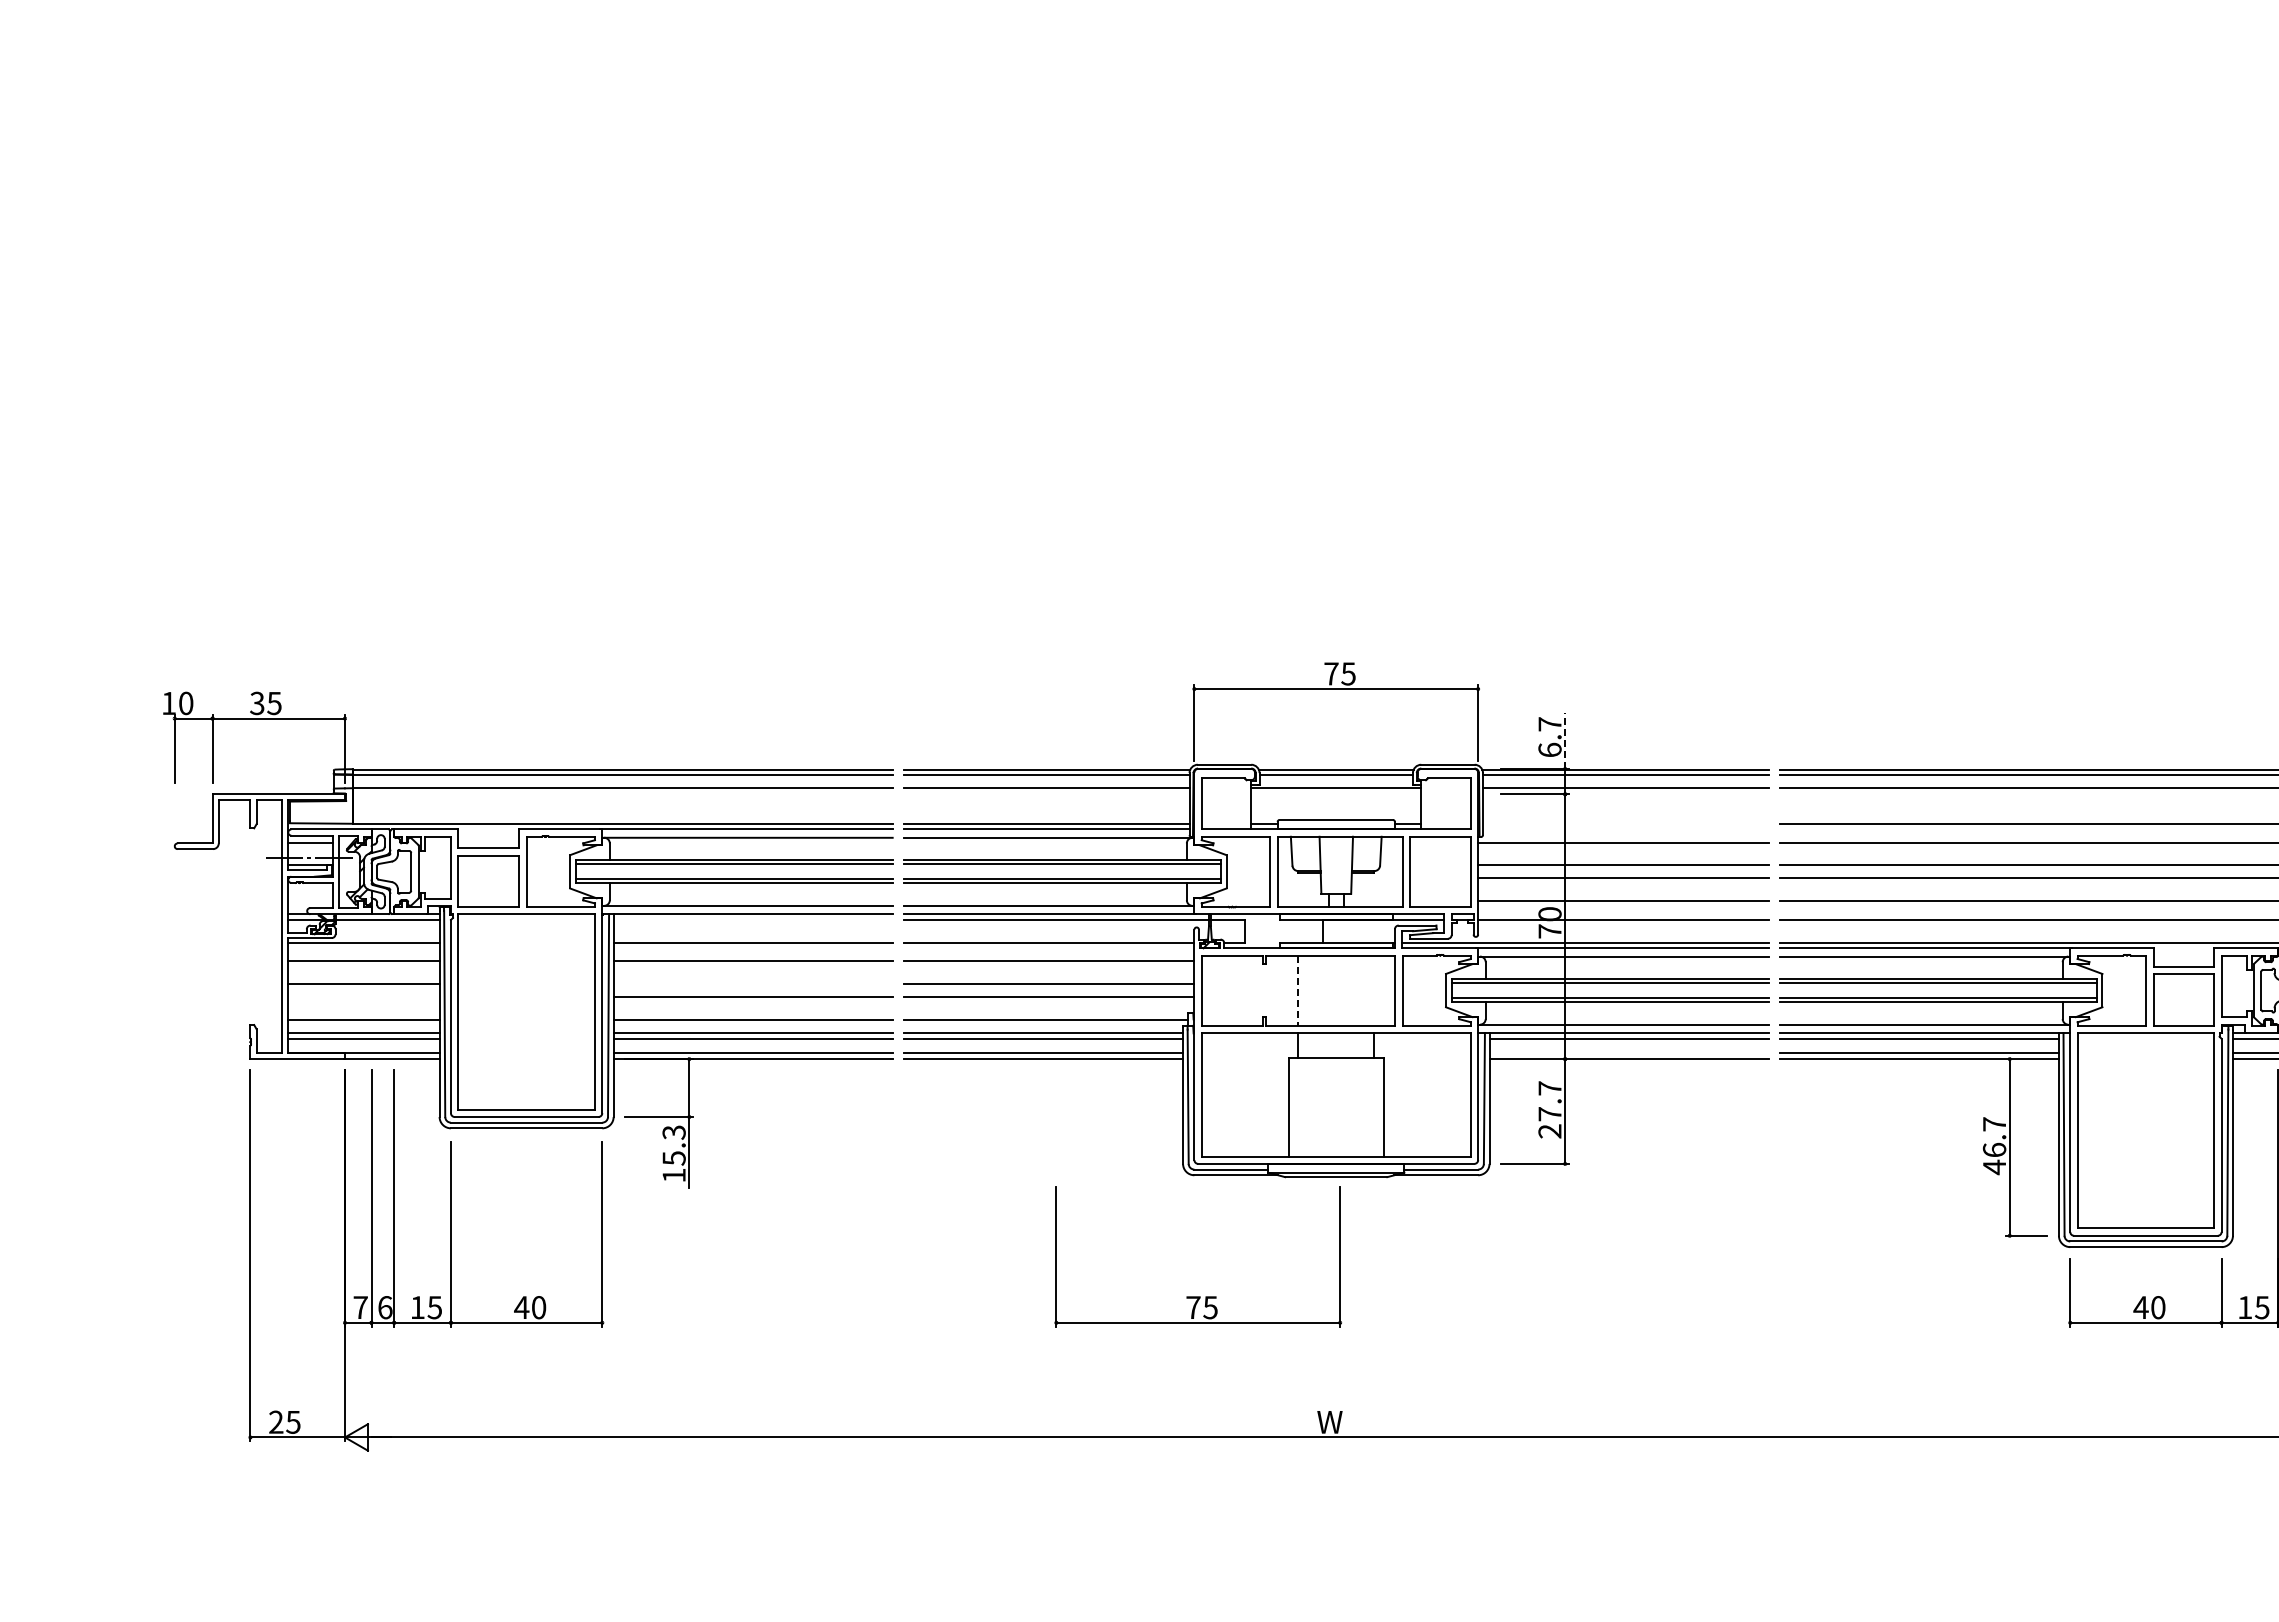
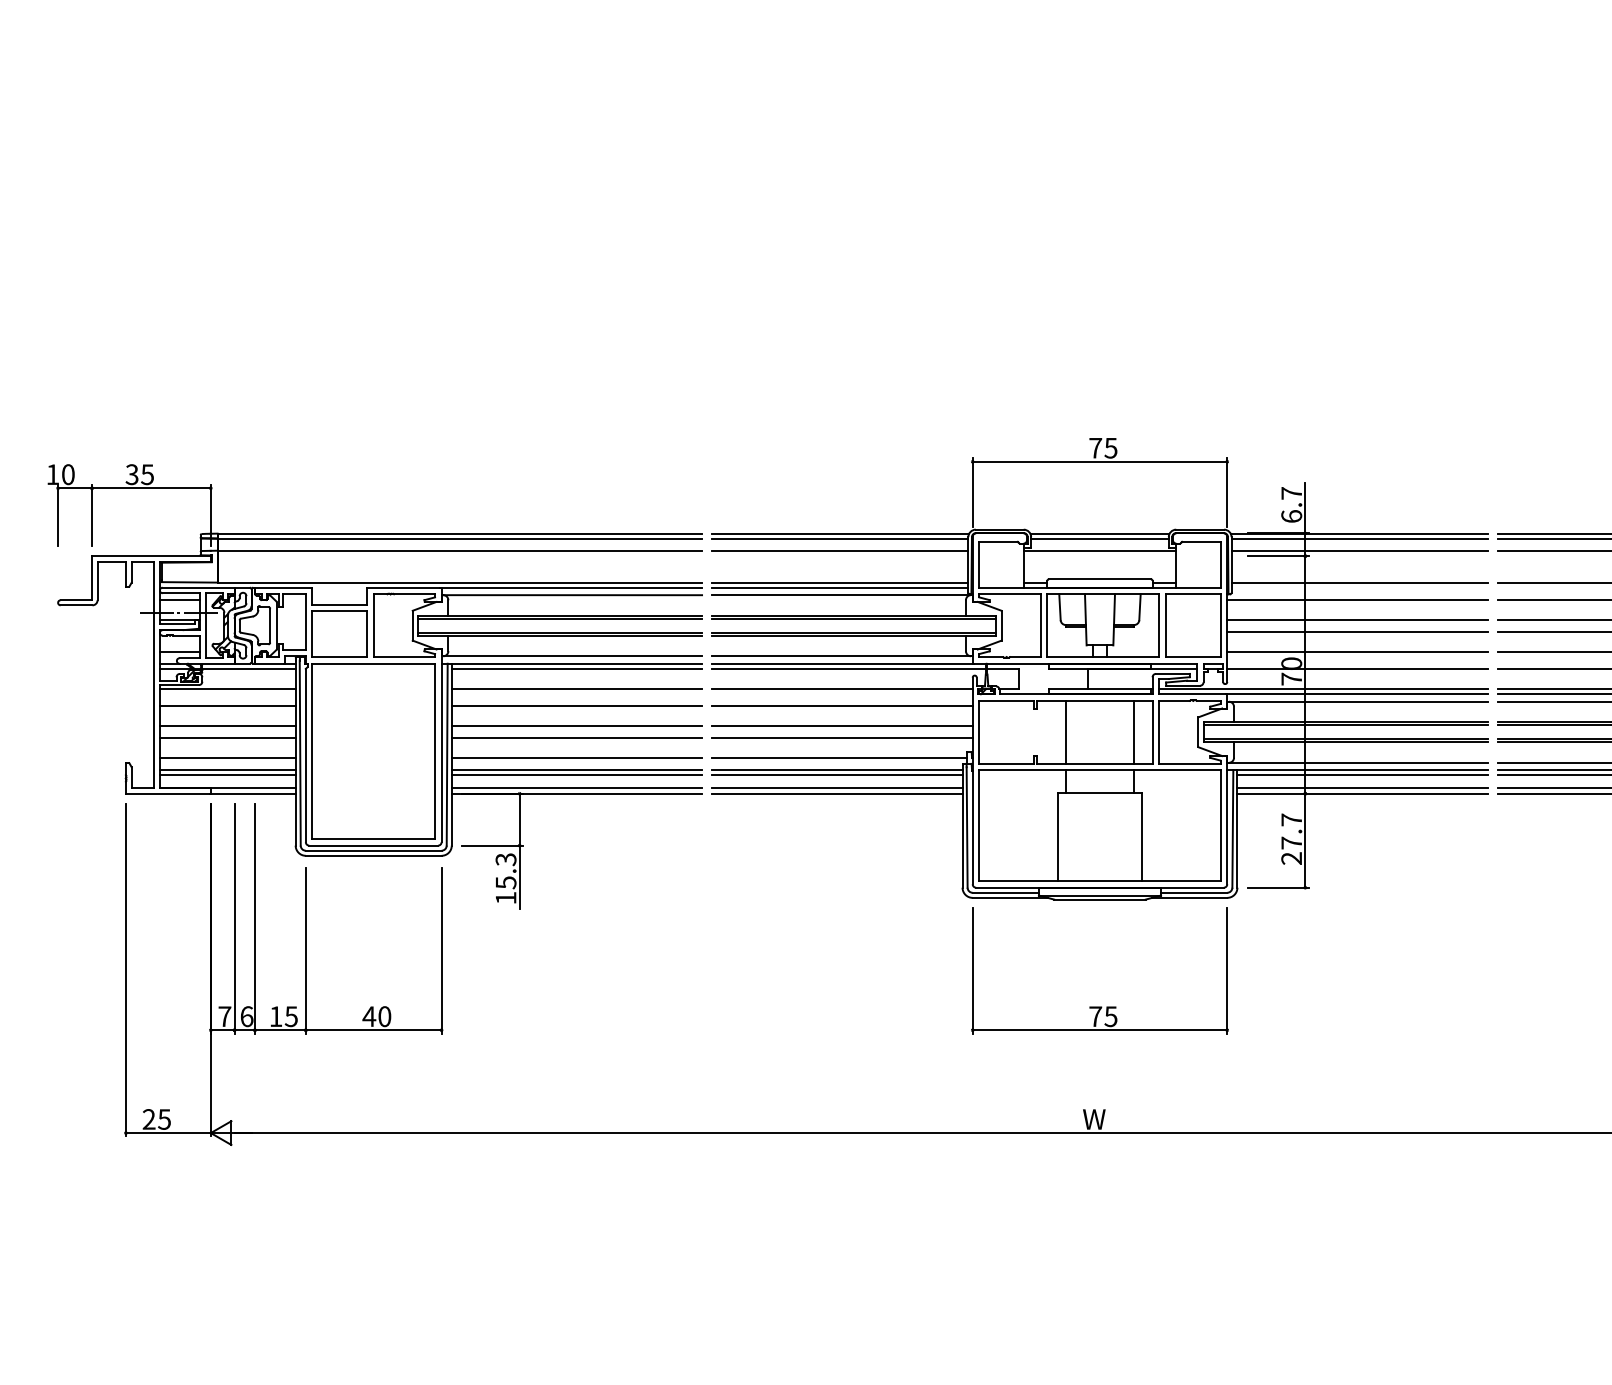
line: (1565, 740) -> (1305, 507), dashed -> solid
line: (1625, 823) -> (1359, 582), added
line: (310, 900) -> (179, 651), added
line: (752, 919) -> (576, 668), added
line: (752, 984) -> (576, 726), added
line: (1374, 990) -> (1134, 732), added
line: (1298, 991) -> (1066, 733), dashed -> solid
line: (363, 997) -> (227, 738), added
line: (1628, 1052) -> (1362, 787), added
part: (1197, 1296) -> (1099, 1006), moved

